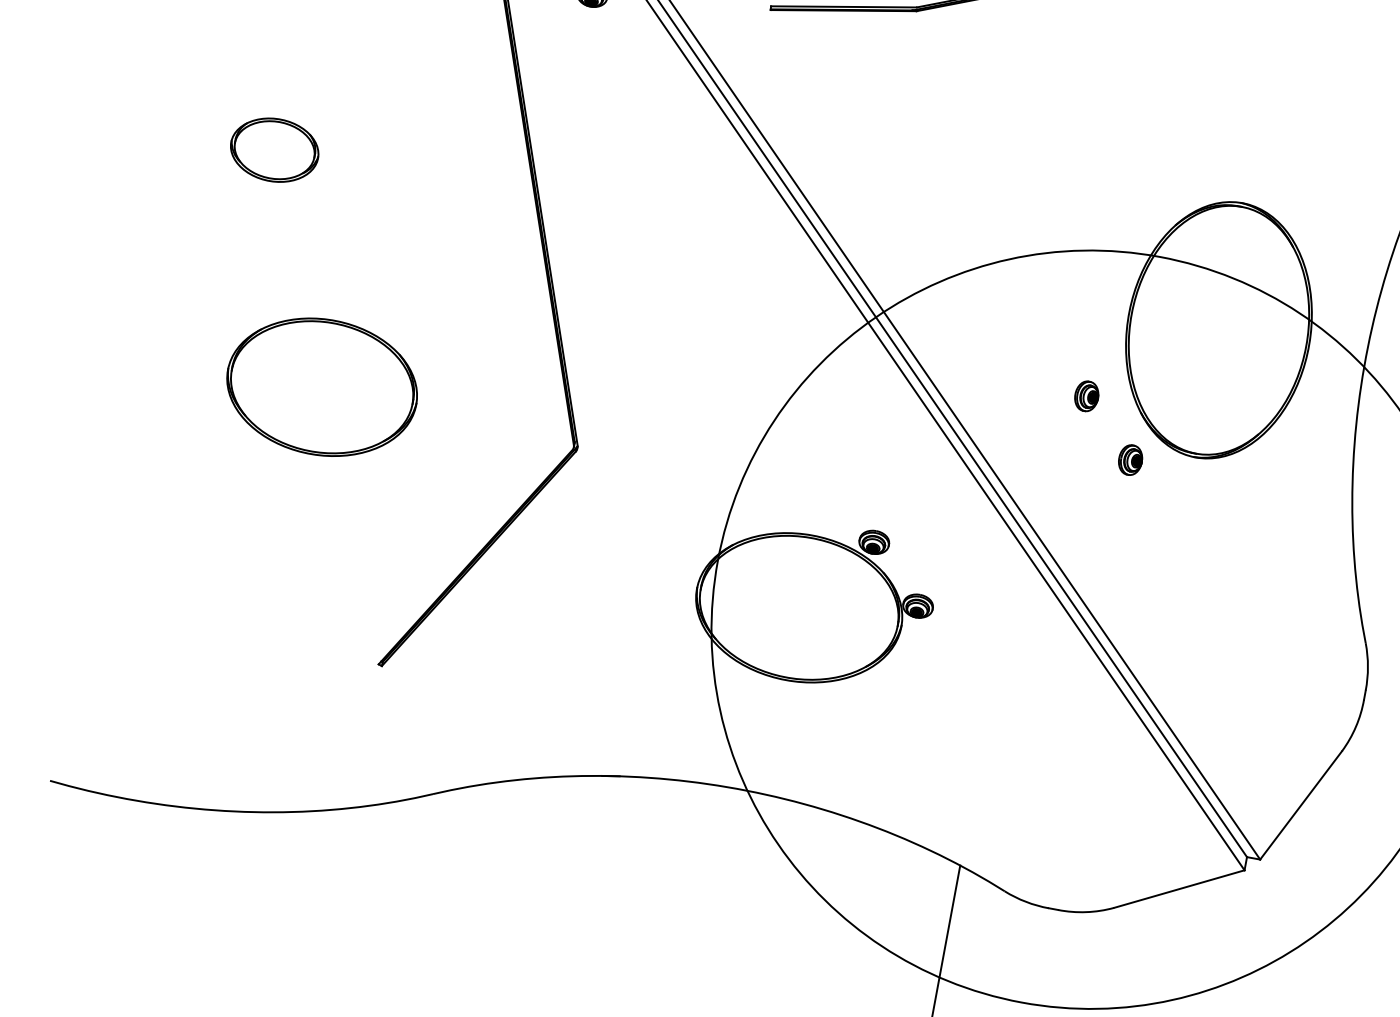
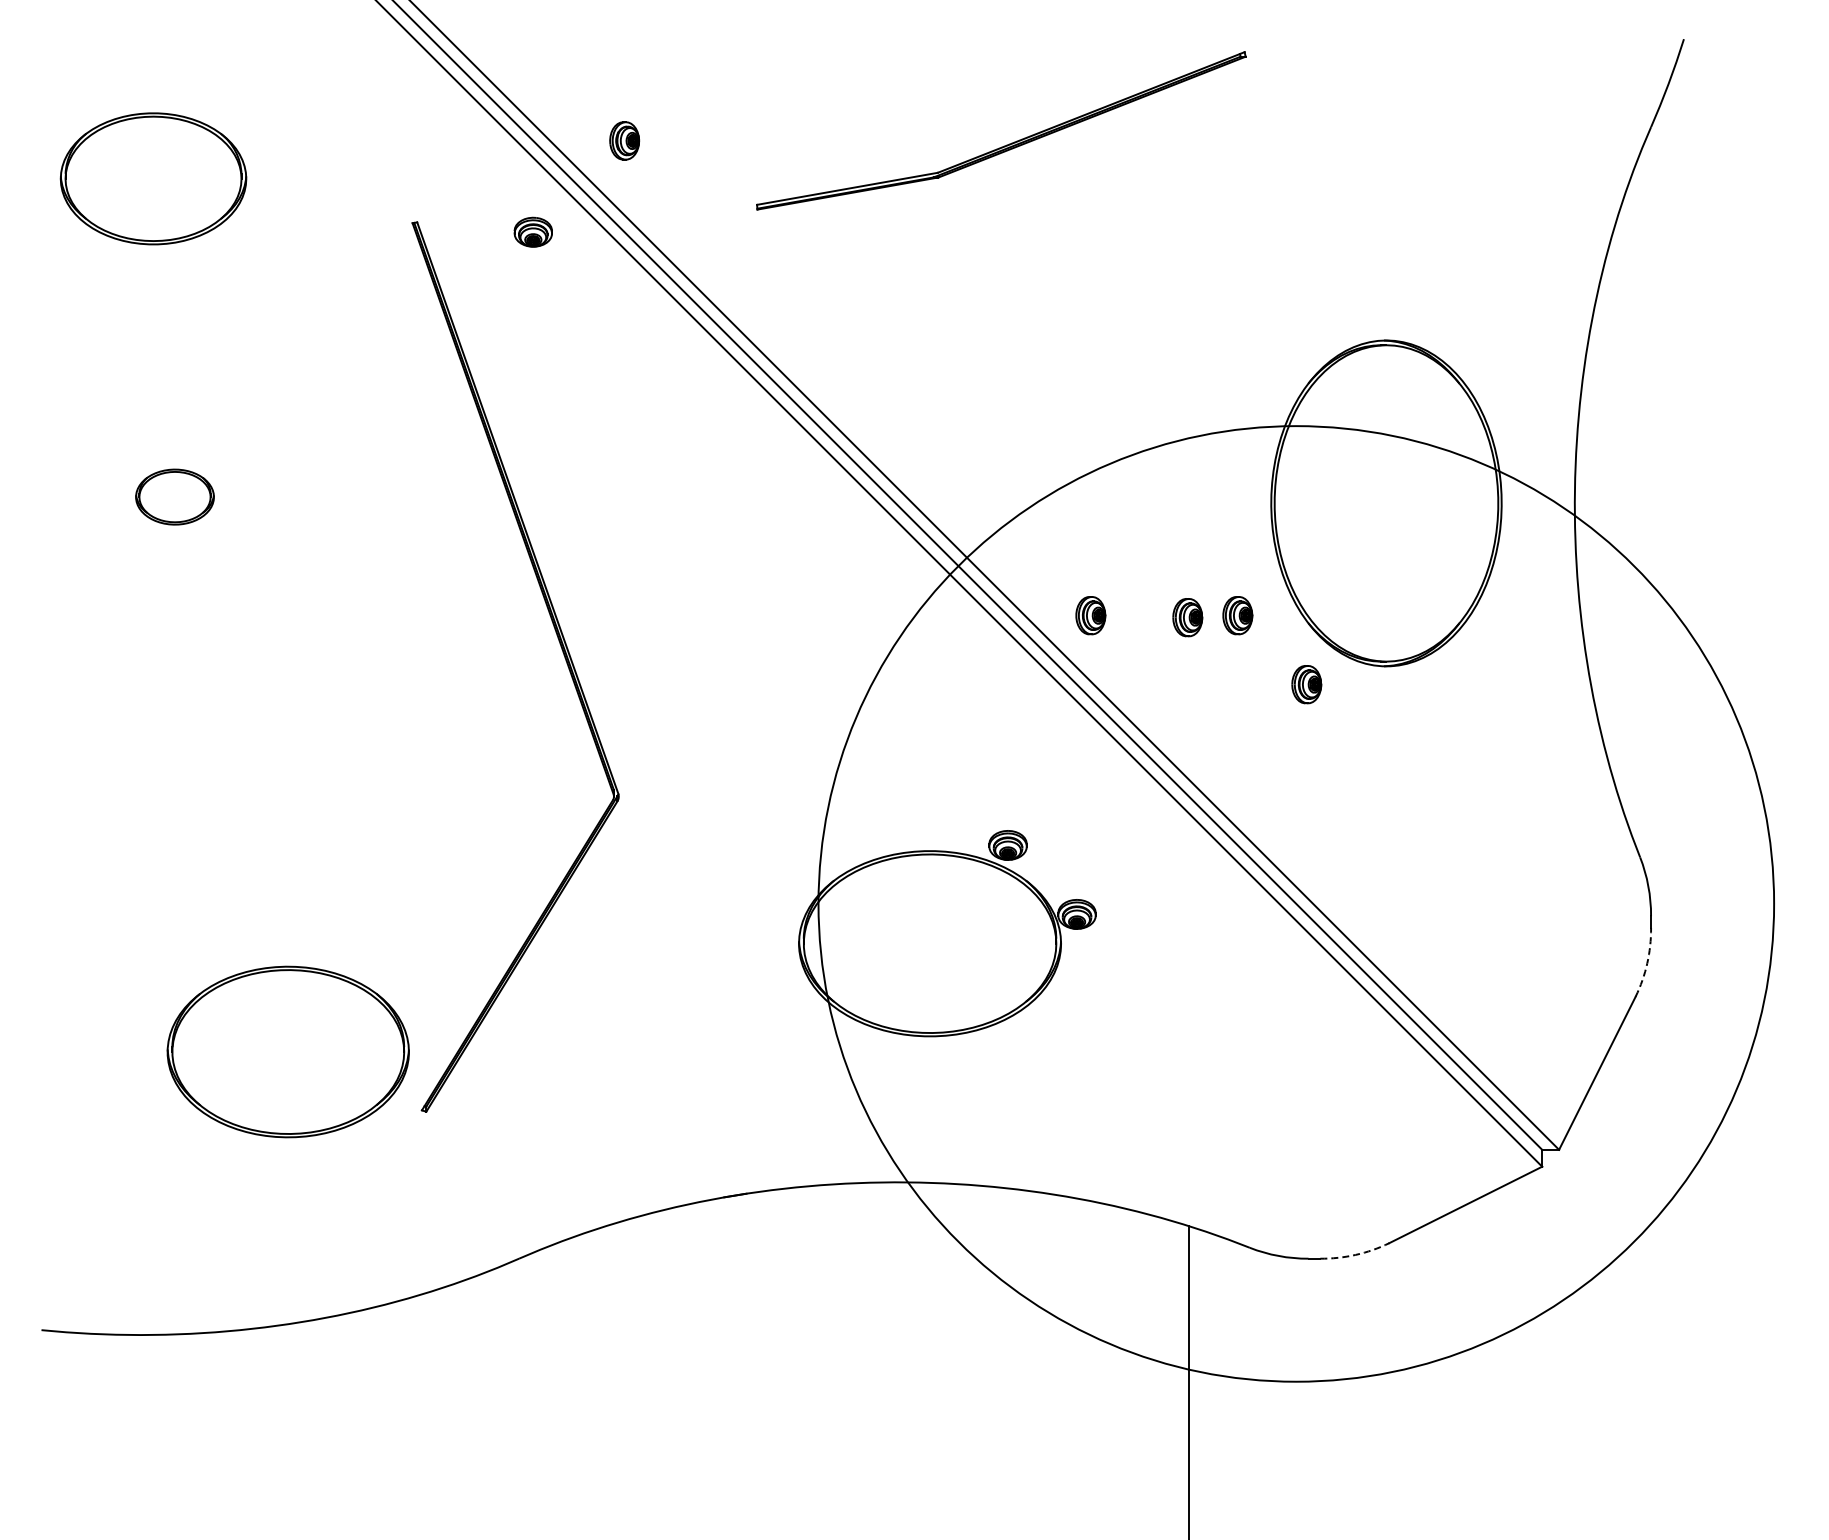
part: (274, 149) -> (174, 496), size x0.7
part: (971, 374) -> (1090, 615), added
part: (321, 386) -> (287, 1051), moved
part: (1047, 390) -> (1187, 617), added
arc: (1356, 726) -> (1647, 963), solid -> dashed
arc: (1086, 911) -> (1355, 1254), solid -> dashed

